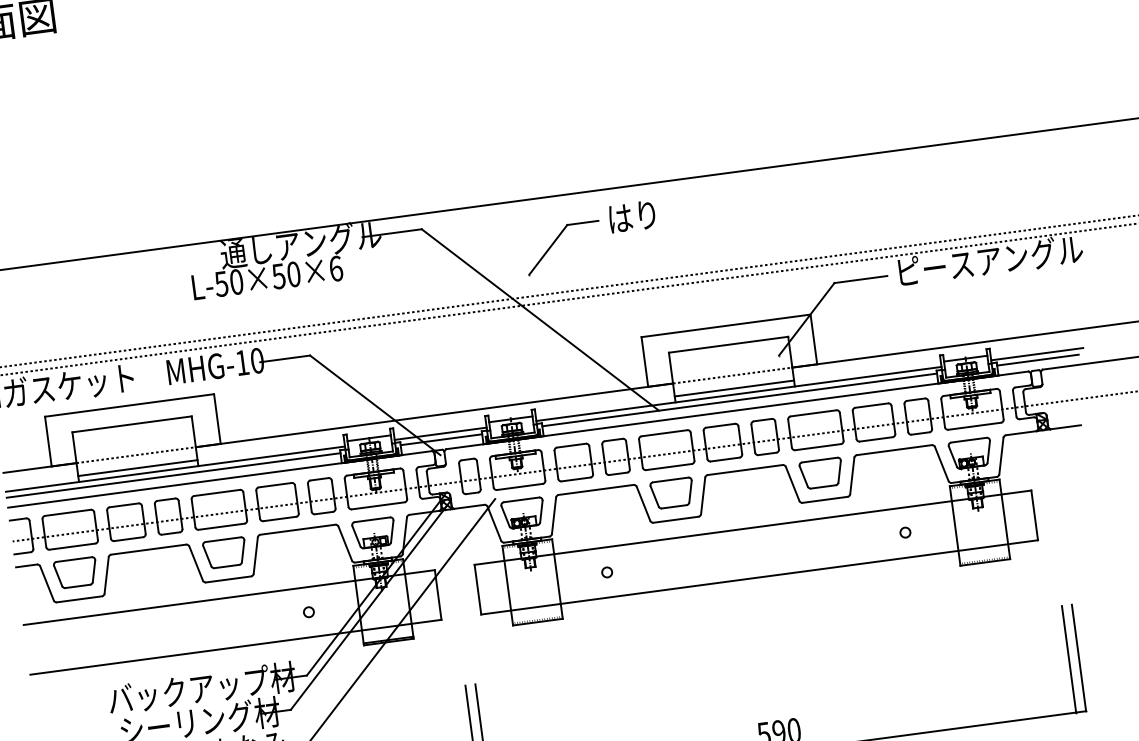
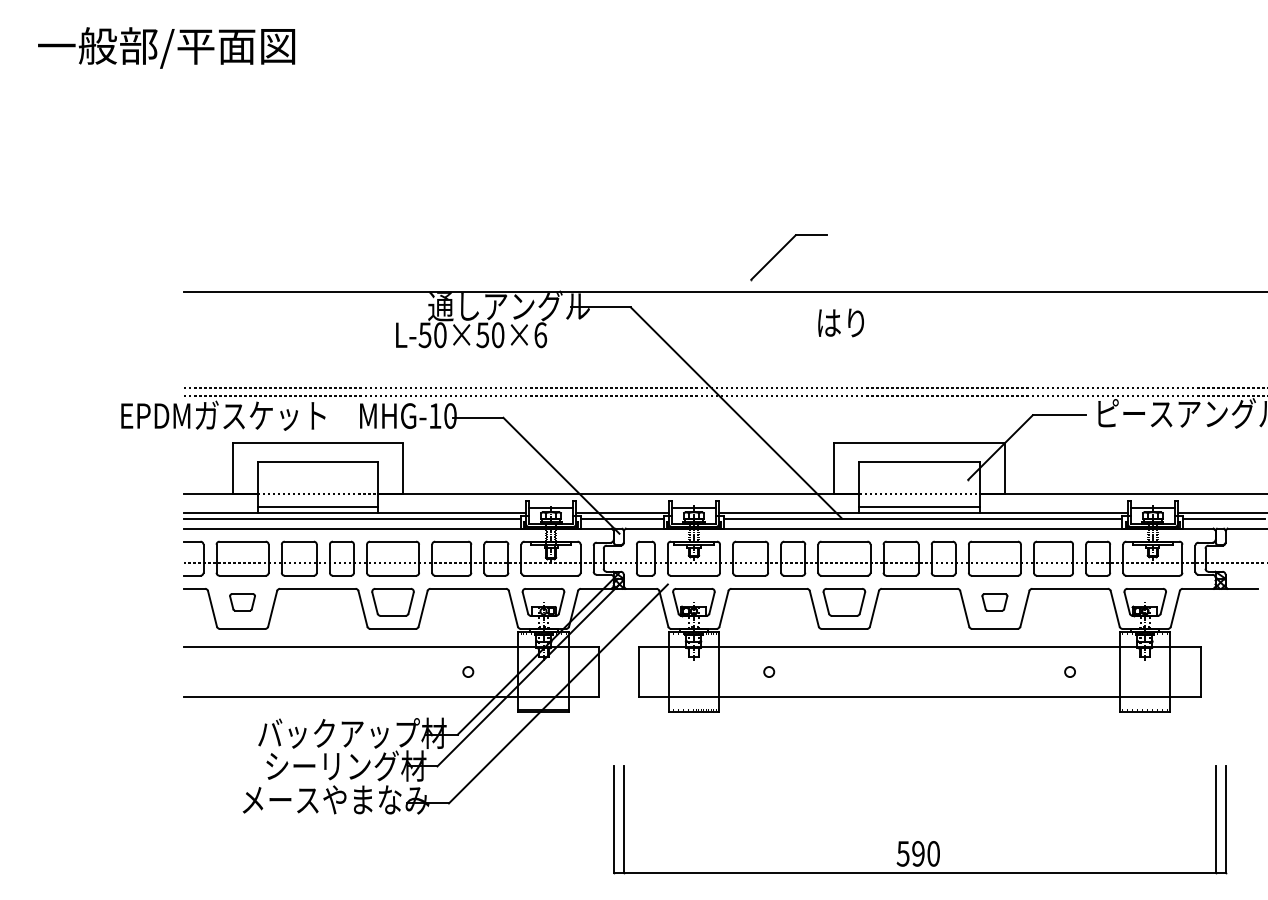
part: (555, 241) -> (781, 250), moved
part: (821, 473) -> (994, 602), size x0.6
part: (75, 573) -> (242, 602), size x0.6

